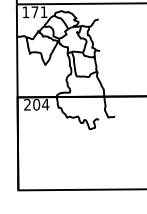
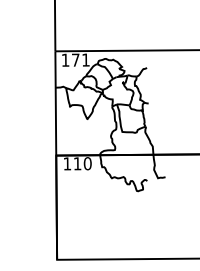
text: (36, 104) -> (77, 163), 204 -> 110

